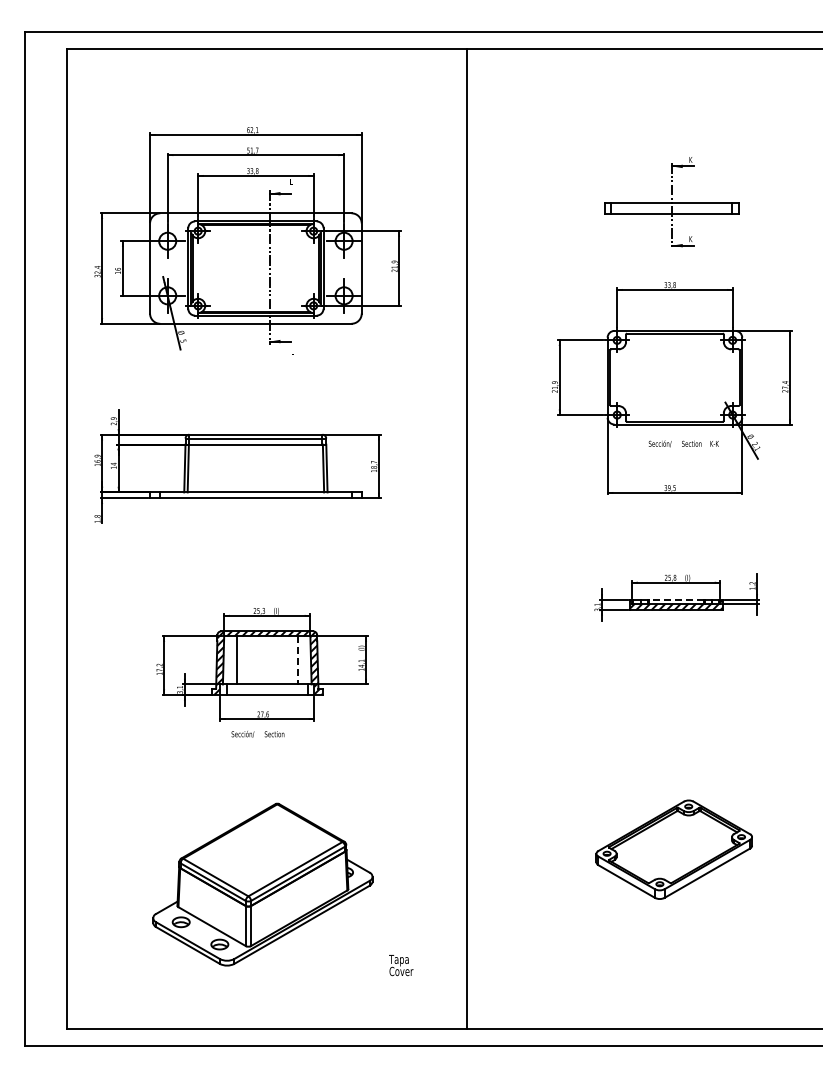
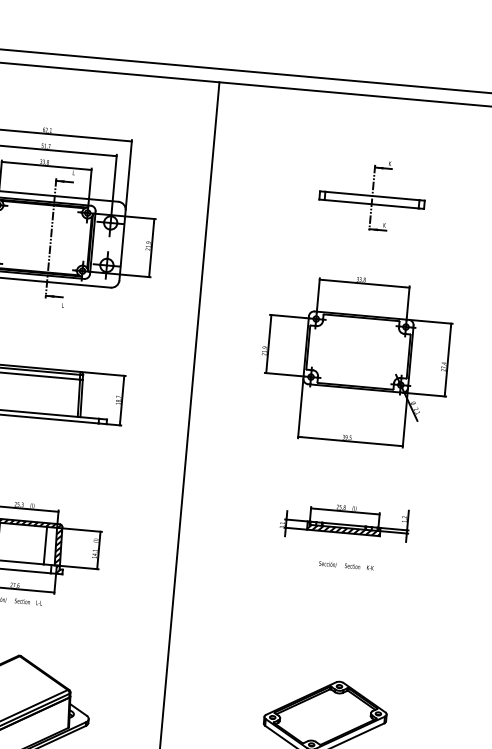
part: (671, 202) -> (372, 195), moved
text: (683, 443) -> (346, 565), moved
line: (675, 599) -> (343, 524), dashed -> solid
line: (297, 660) -> (45, 545), dashed -> solid

